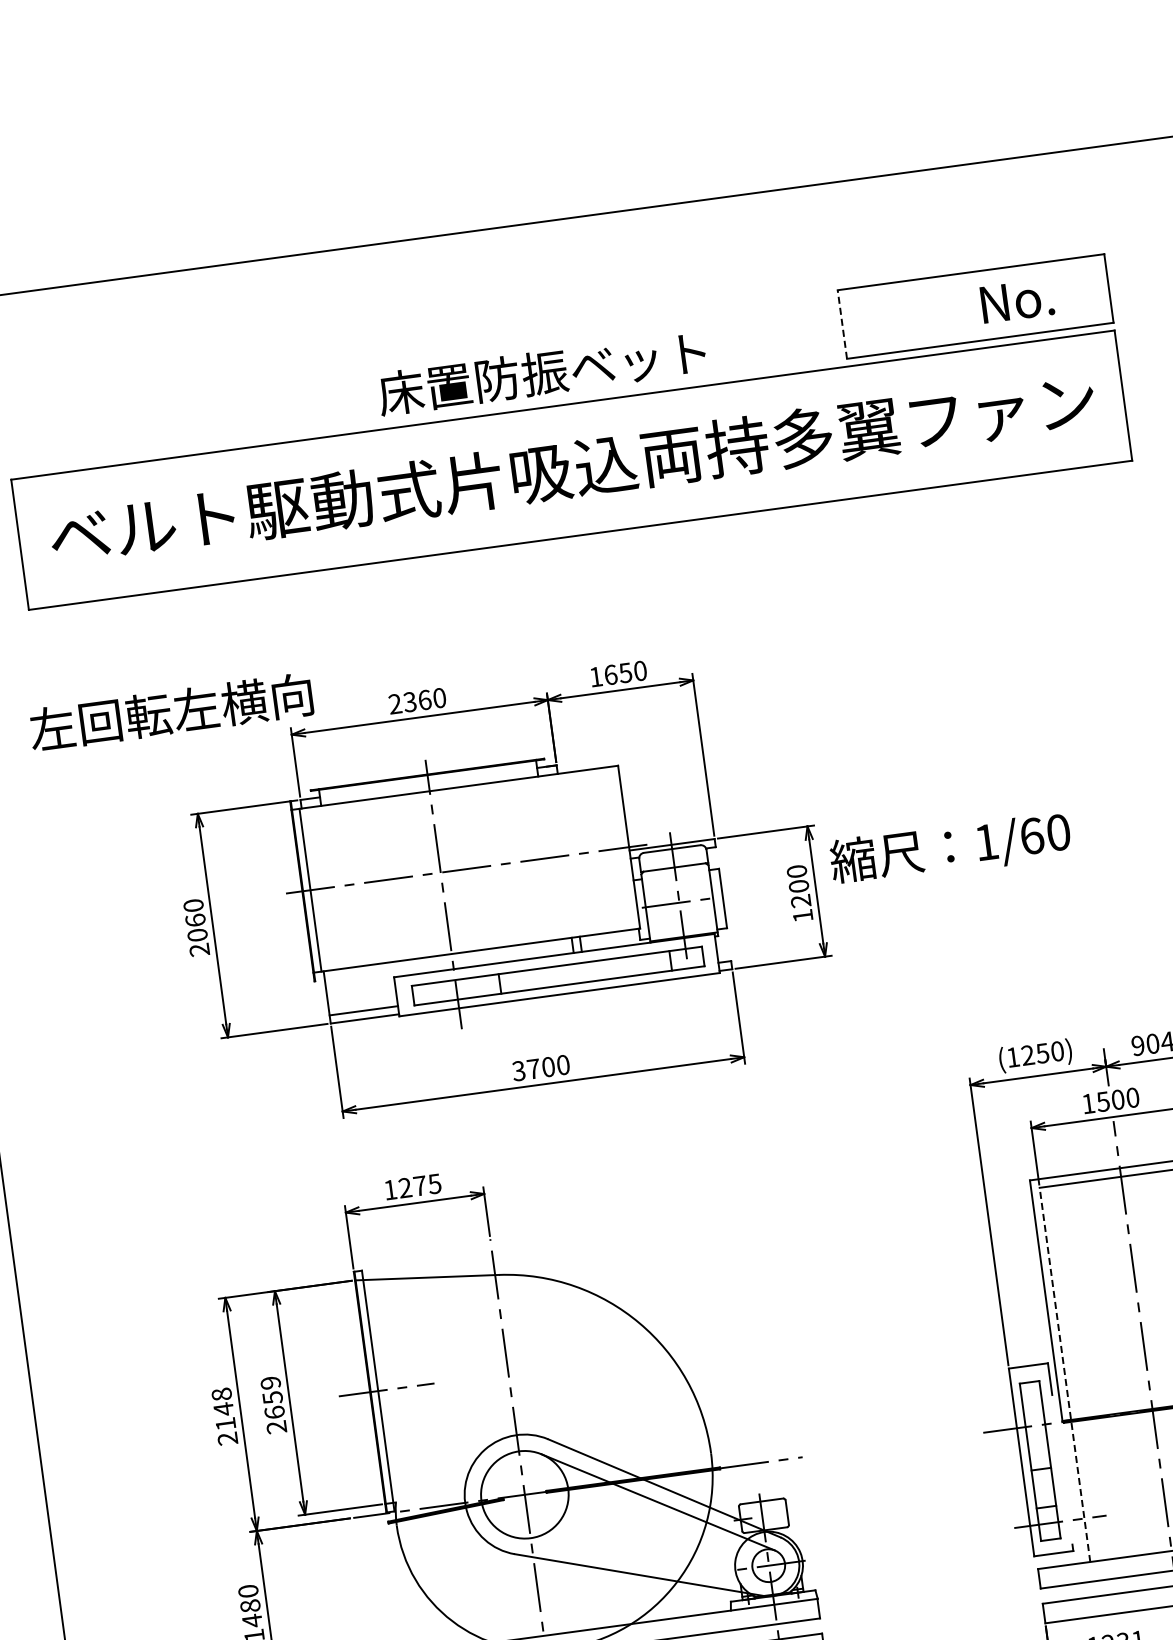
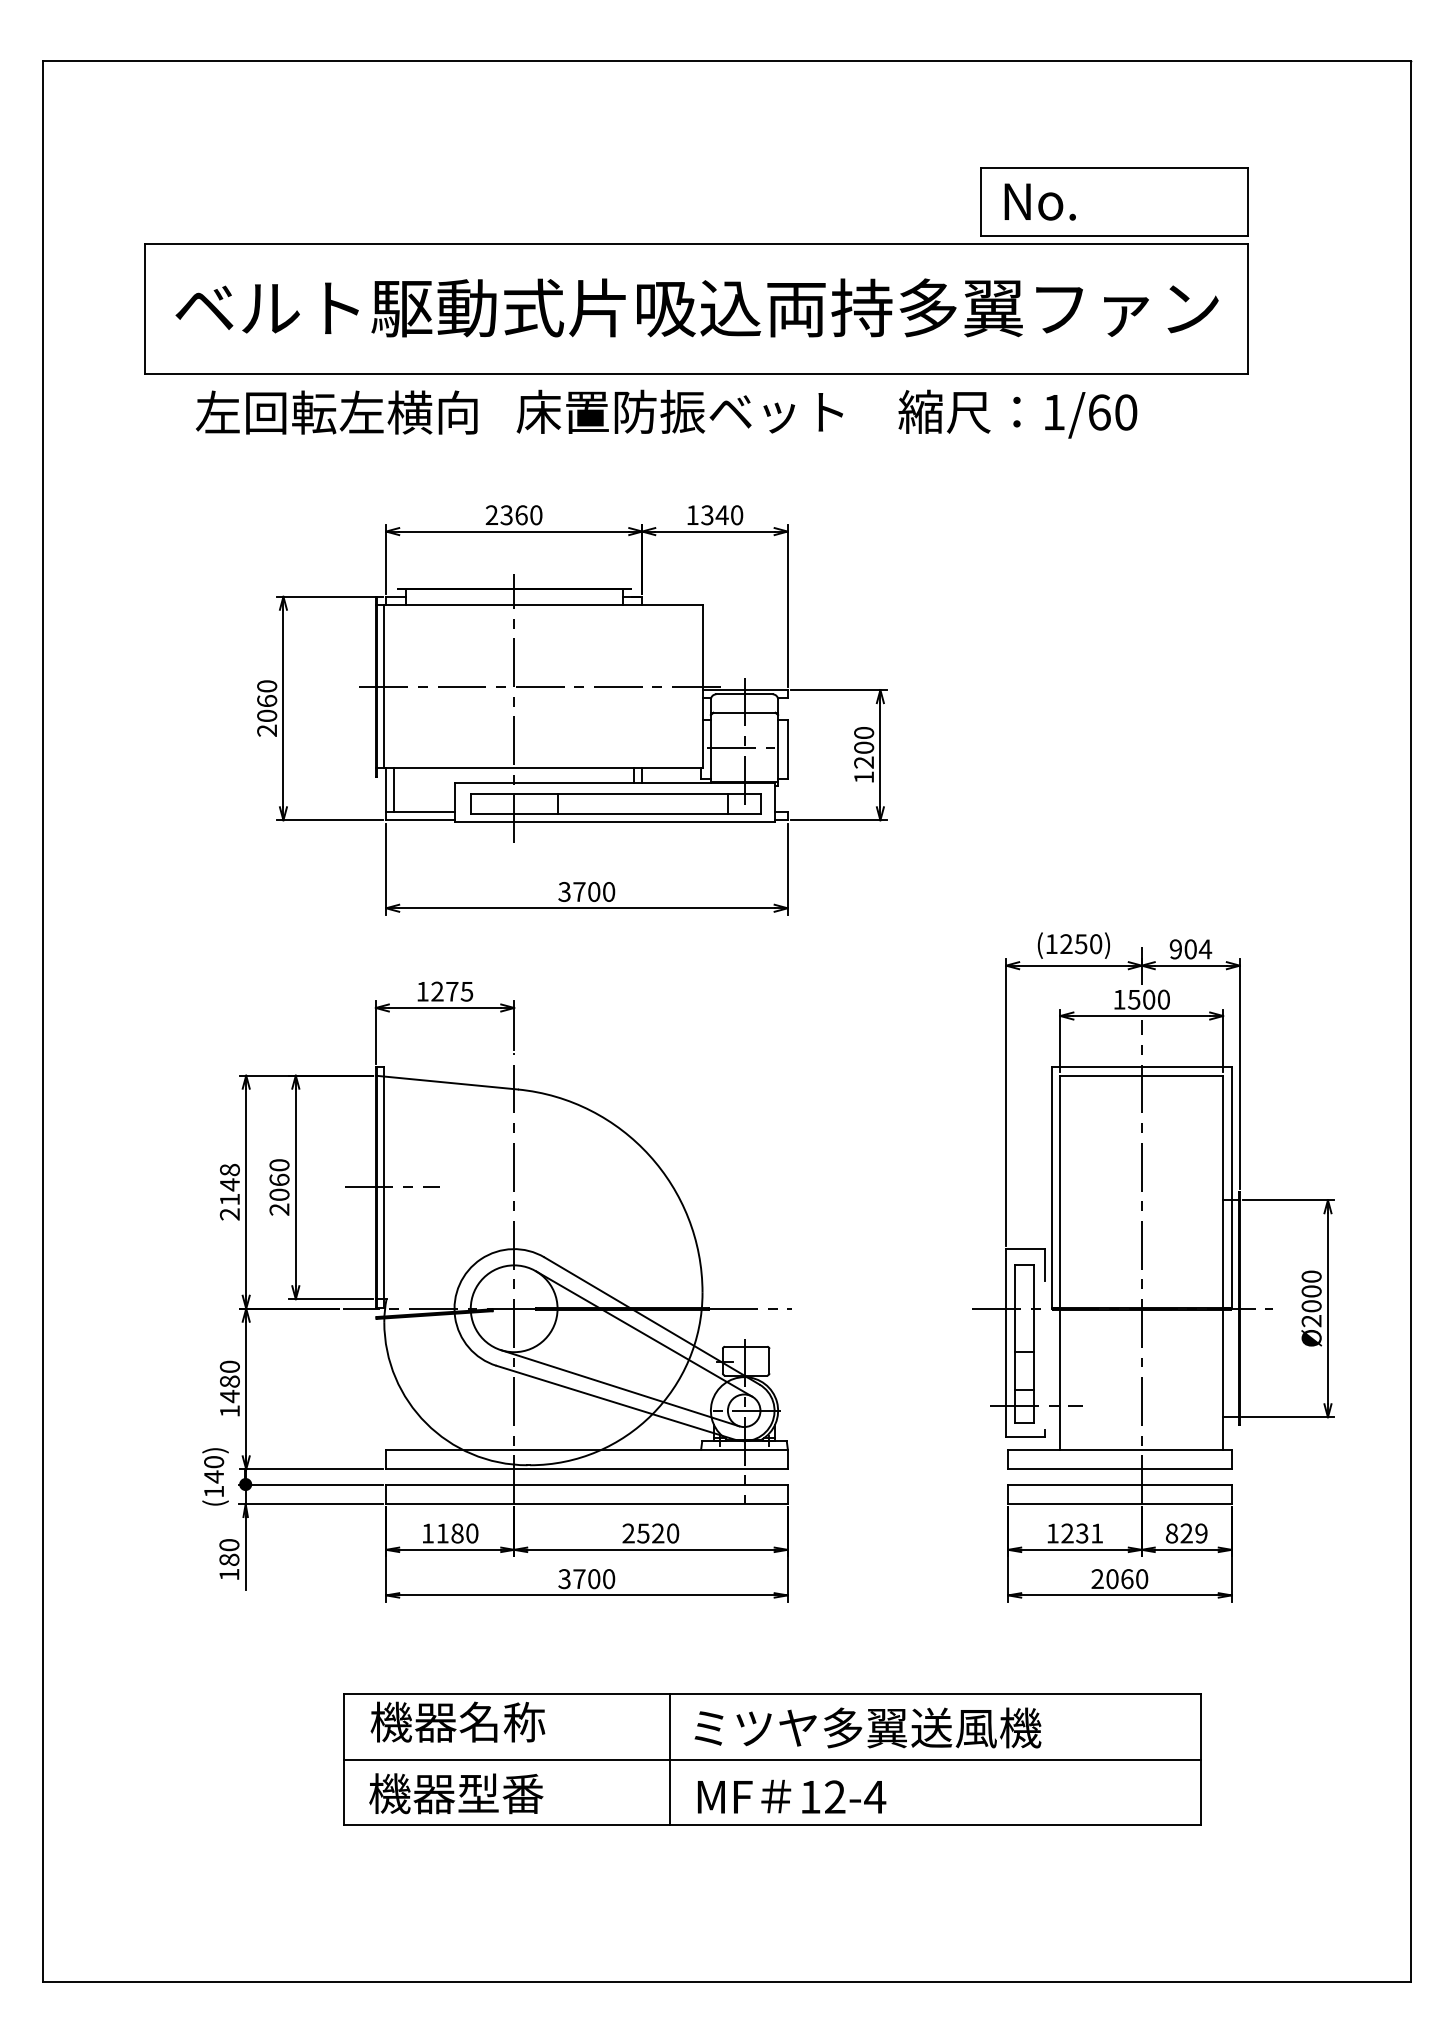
text: (1016, 300) -> (1039, 201), moved
line: (842, 324) -> (981, 201), dashed -> solid
text: (541, 372) -> (679, 411), moved
text: (617, 674) -> (714, 515), 1650 -> 1340
text: (170, 712) -> (336, 412), moved
text: (950, 848) -> (1017, 413), moved
line: (335, 992) -> (394, 790), added
line: (1065, 1374) -> (1060, 1262), dashed -> solid
text: (272, 1397) -> (279, 1179), 2659 -> 2060
line: (640, 1560) -> (619, 1388), added

